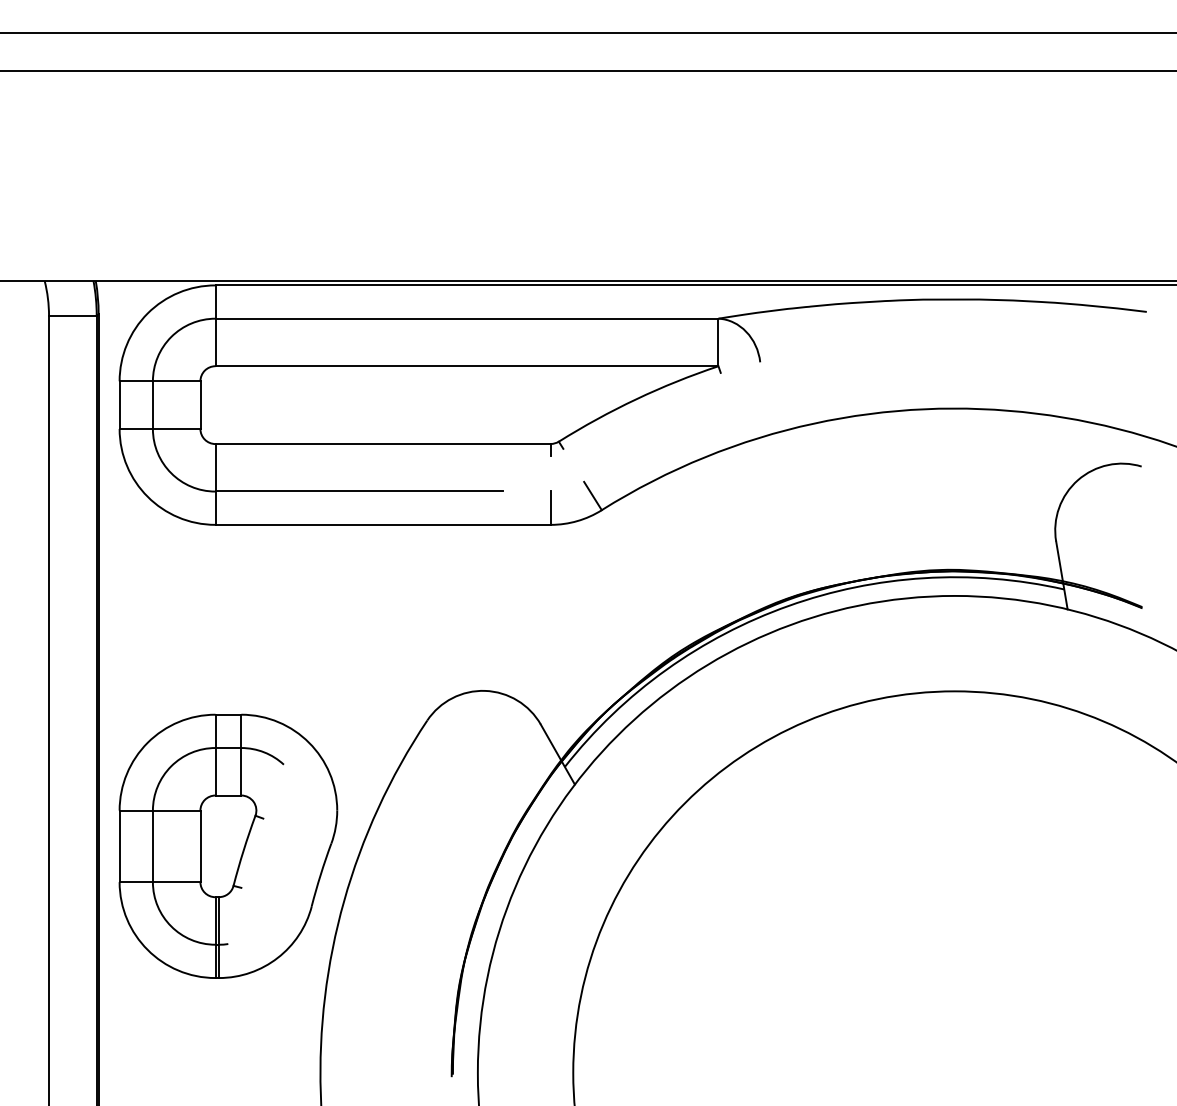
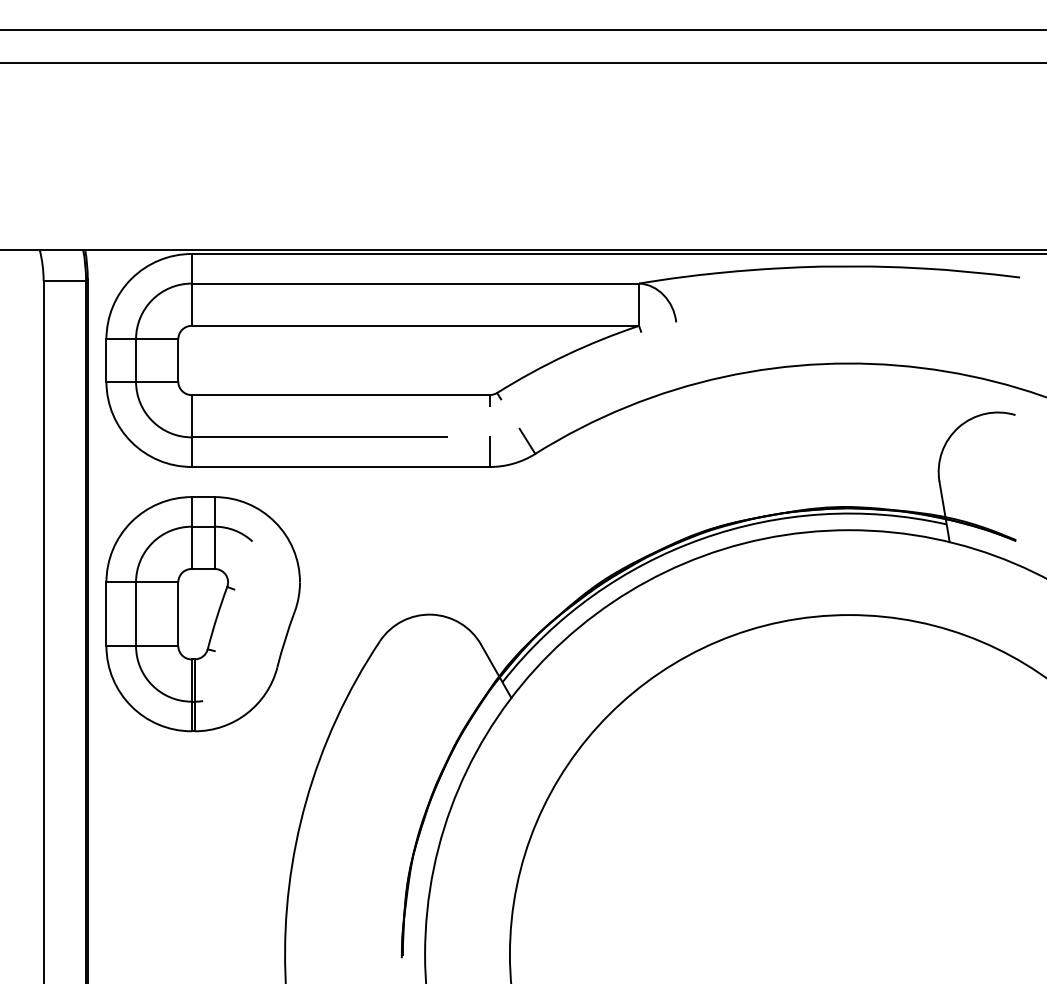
part: (228, 845) -> (203, 613), moved

